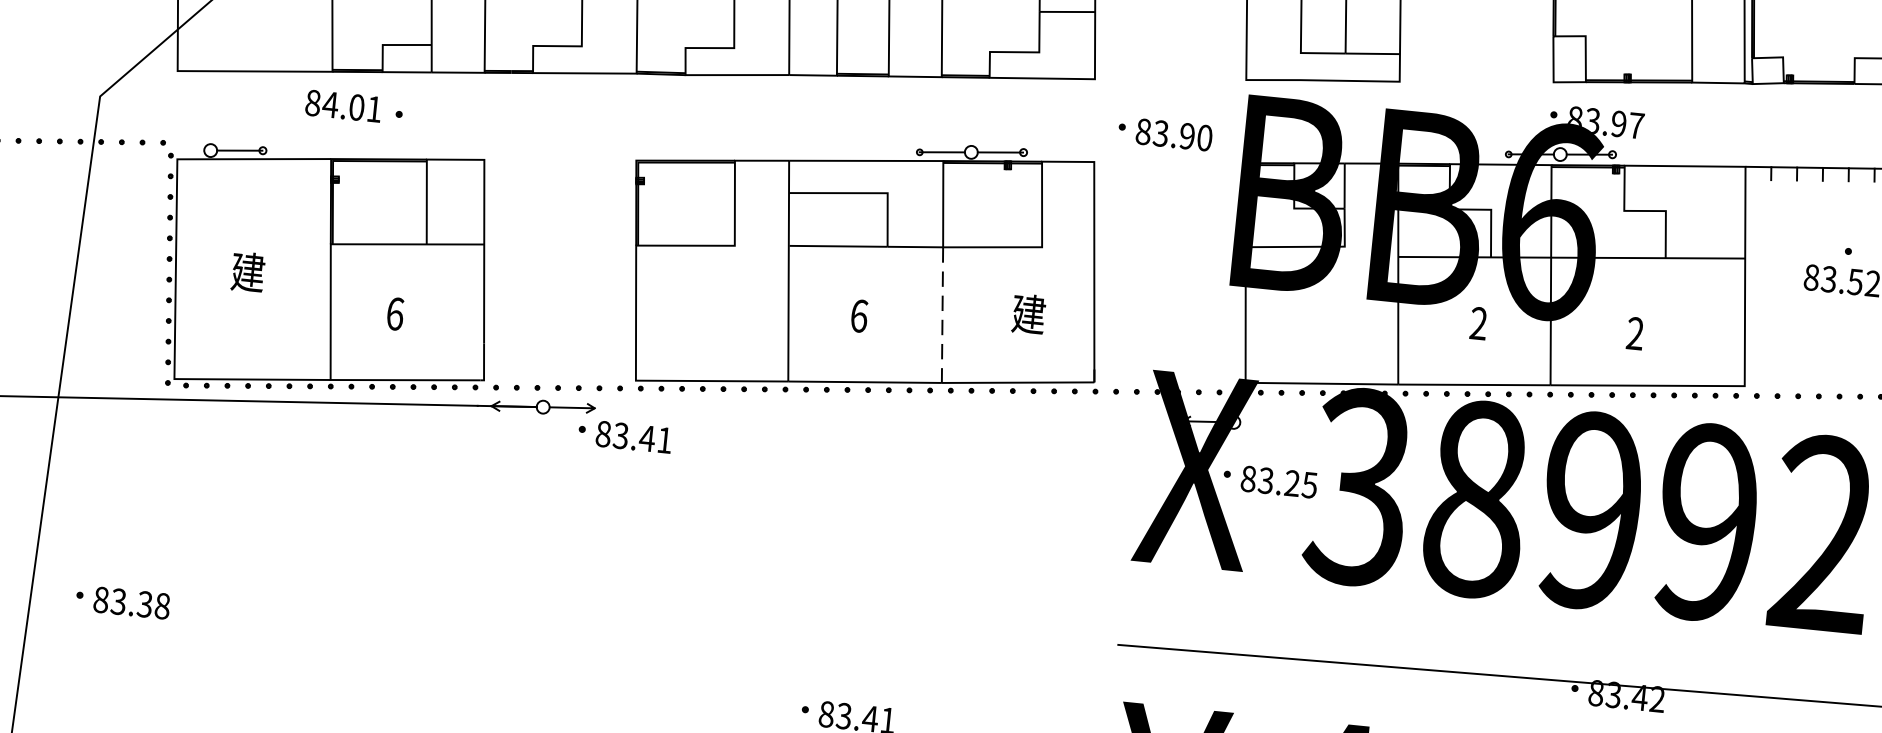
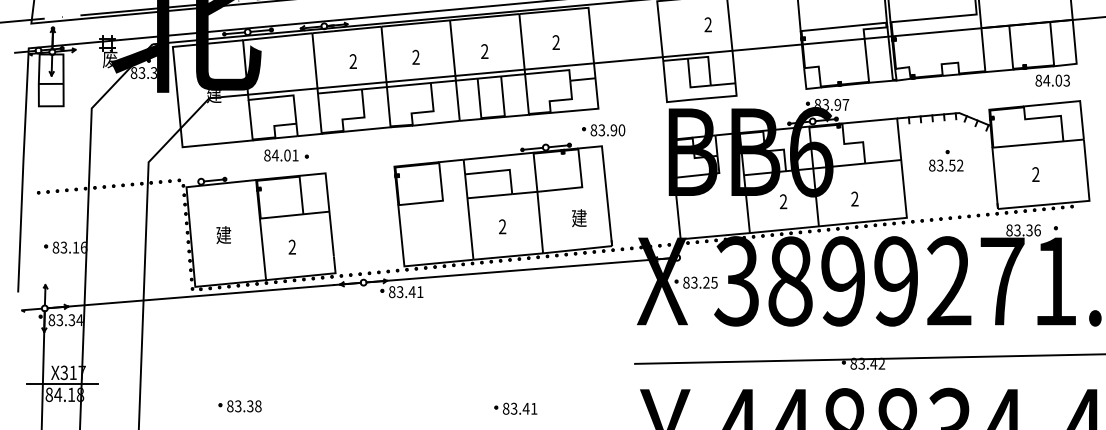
part: (354, 107) -> (286, 155), moved
part: (1164, 134) -> (603, 130), moved
text: (395, 312) -> (292, 246), 6 -> 2
line: (943, 314) -> (540, 222), dashed -> solid
text: (859, 315) -> (502, 226), 6 -> 2
line: (888, 415) -> (520, 270), added
part: (121, 602) -> (239, 406), moved

